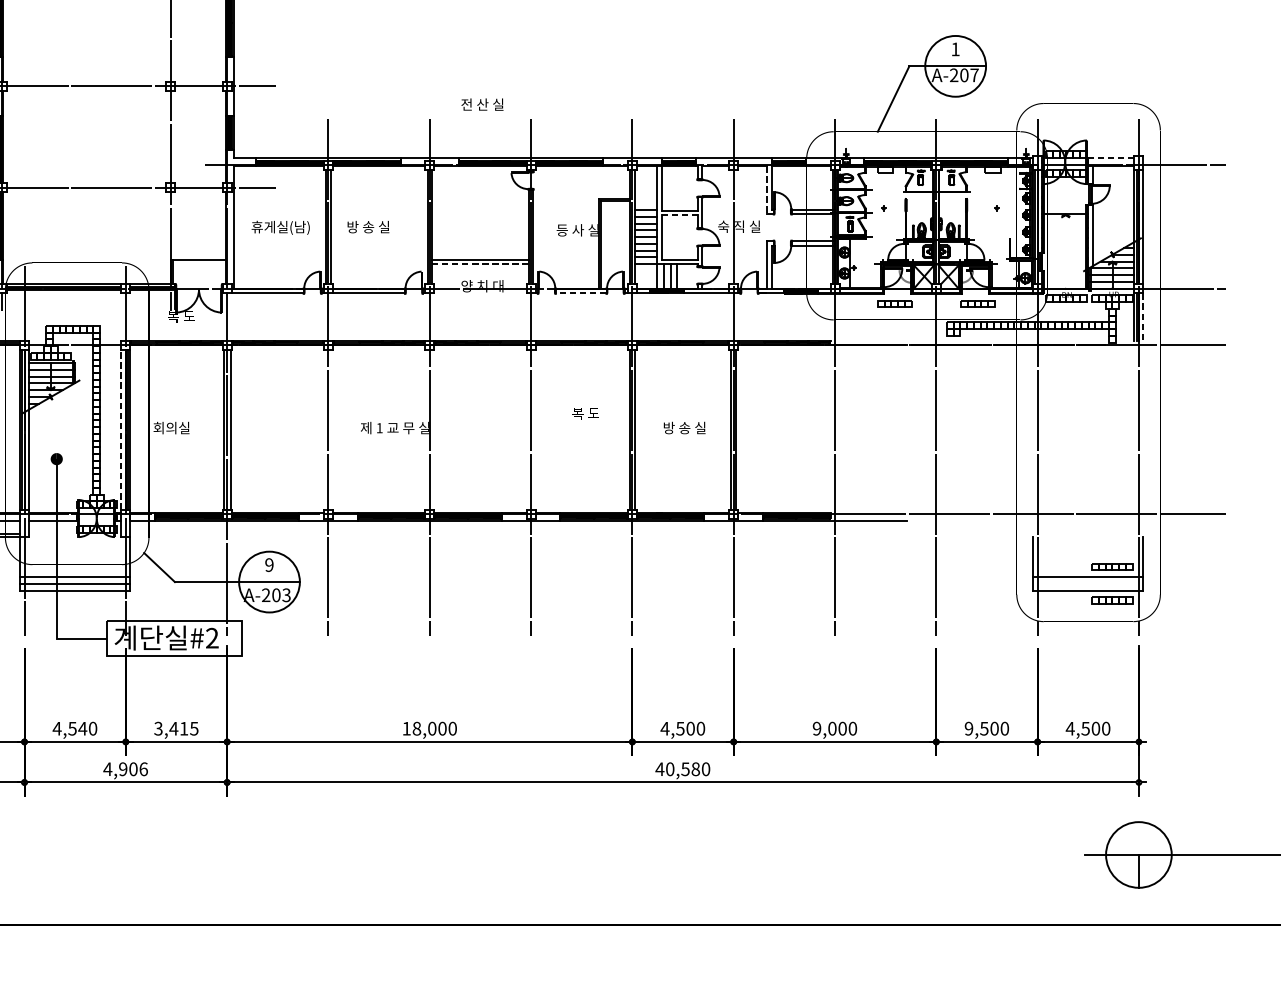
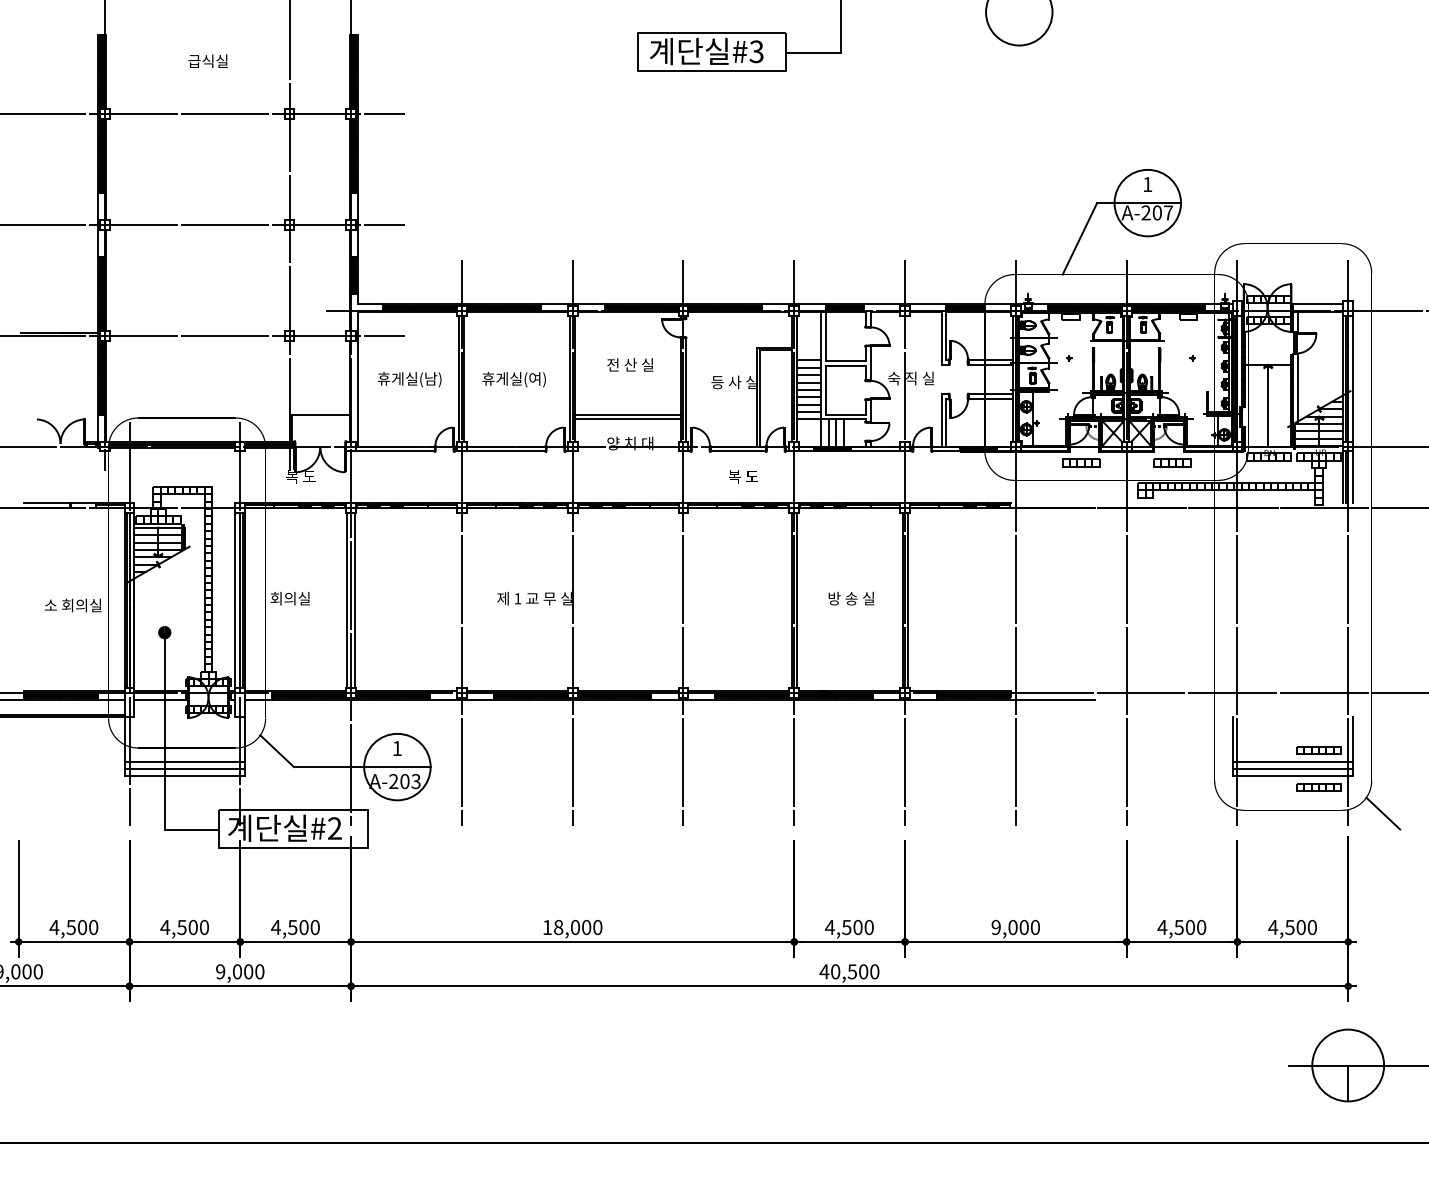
text: (482, 104) -> (630, 364), moved
line: (1110, 158) -> (1317, 303), dashed -> solid
line: (767, 190) -> (941, 338), dashed -> solid
line: (679, 214) -> (845, 365), dashed -> solid
text: (375, 227) -> (513, 379), 방 송 실 -> 휴게실(여)
line: (1066, 251) -> (1268, 405), added
line: (480, 264) -> (628, 419), dashed -> solid
line: (581, 293) -> (738, 451), dashed -> solid
line: (1143, 317) -> (1353, 477), dashed -> solid
text: (585, 413) -> (743, 476), moved
line: (121, 428) -> (235, 599), dashed -> solid
text: (268, 565) -> (396, 748), 9 -> 1
line: (1087, 584) -> (1292, 769), added
line: (1171, 624) -> (1383, 813), added
text: (83, 728) -> (193, 927), 4,540 -> 4,500
text: (176, 728) -> (295, 927), 3,415 -> 4,500
text: (969, 728) -> (1162, 927), 9,500 -> 4,500
text: (125, 768) -> (239, 971), 4,906 -> 9,000
text: (695, 768) -> (863, 971), 40,580 -> 40,500

